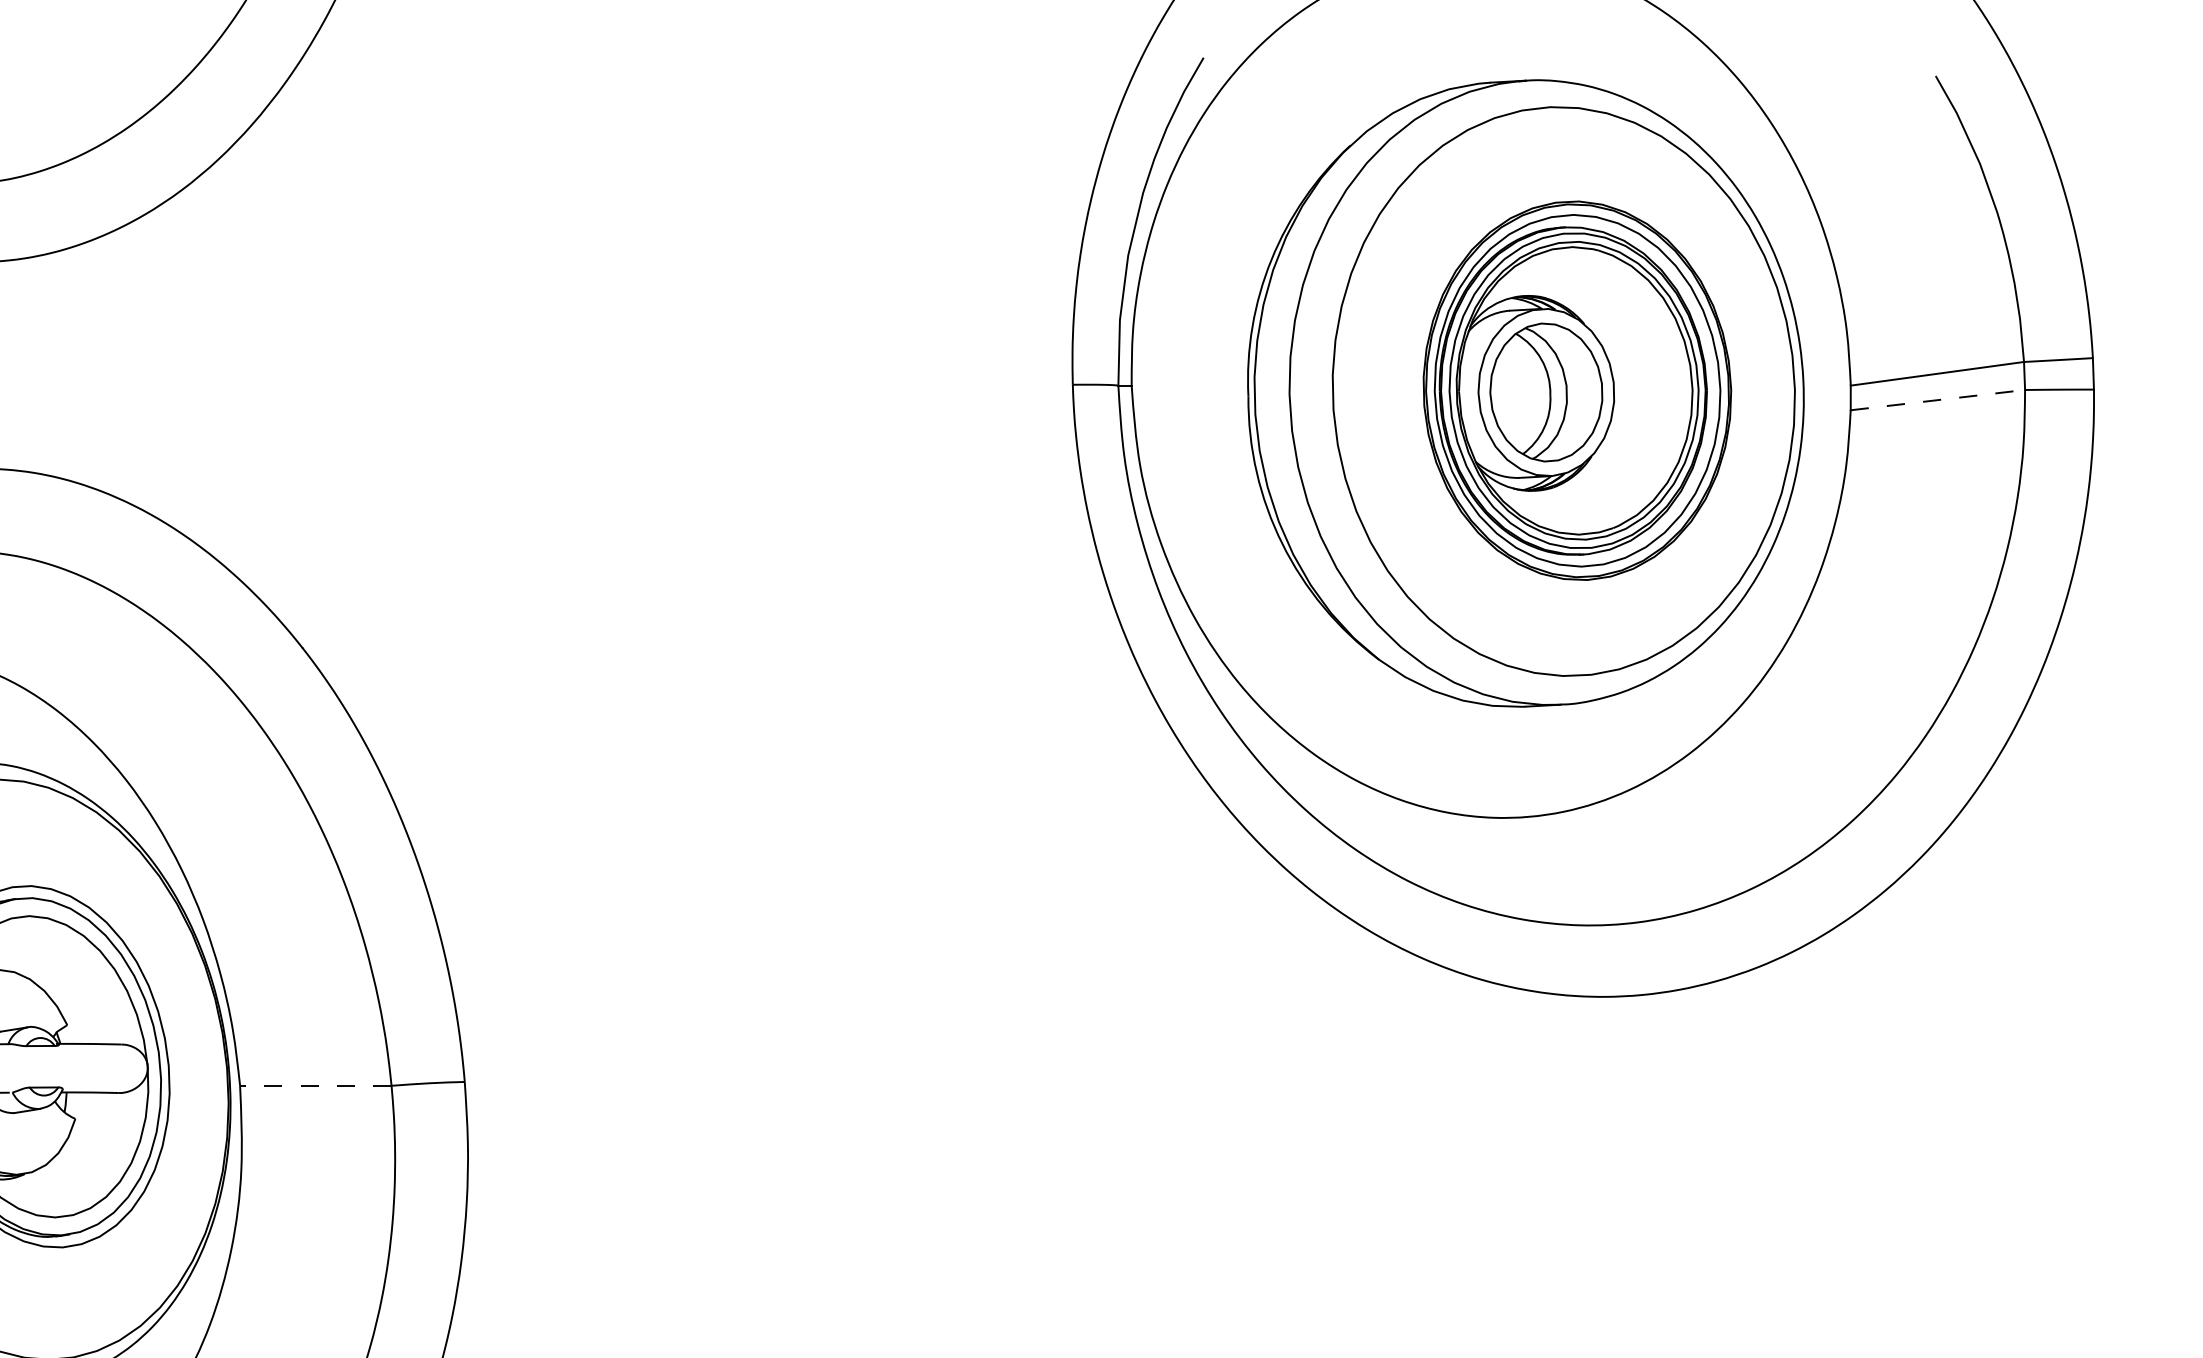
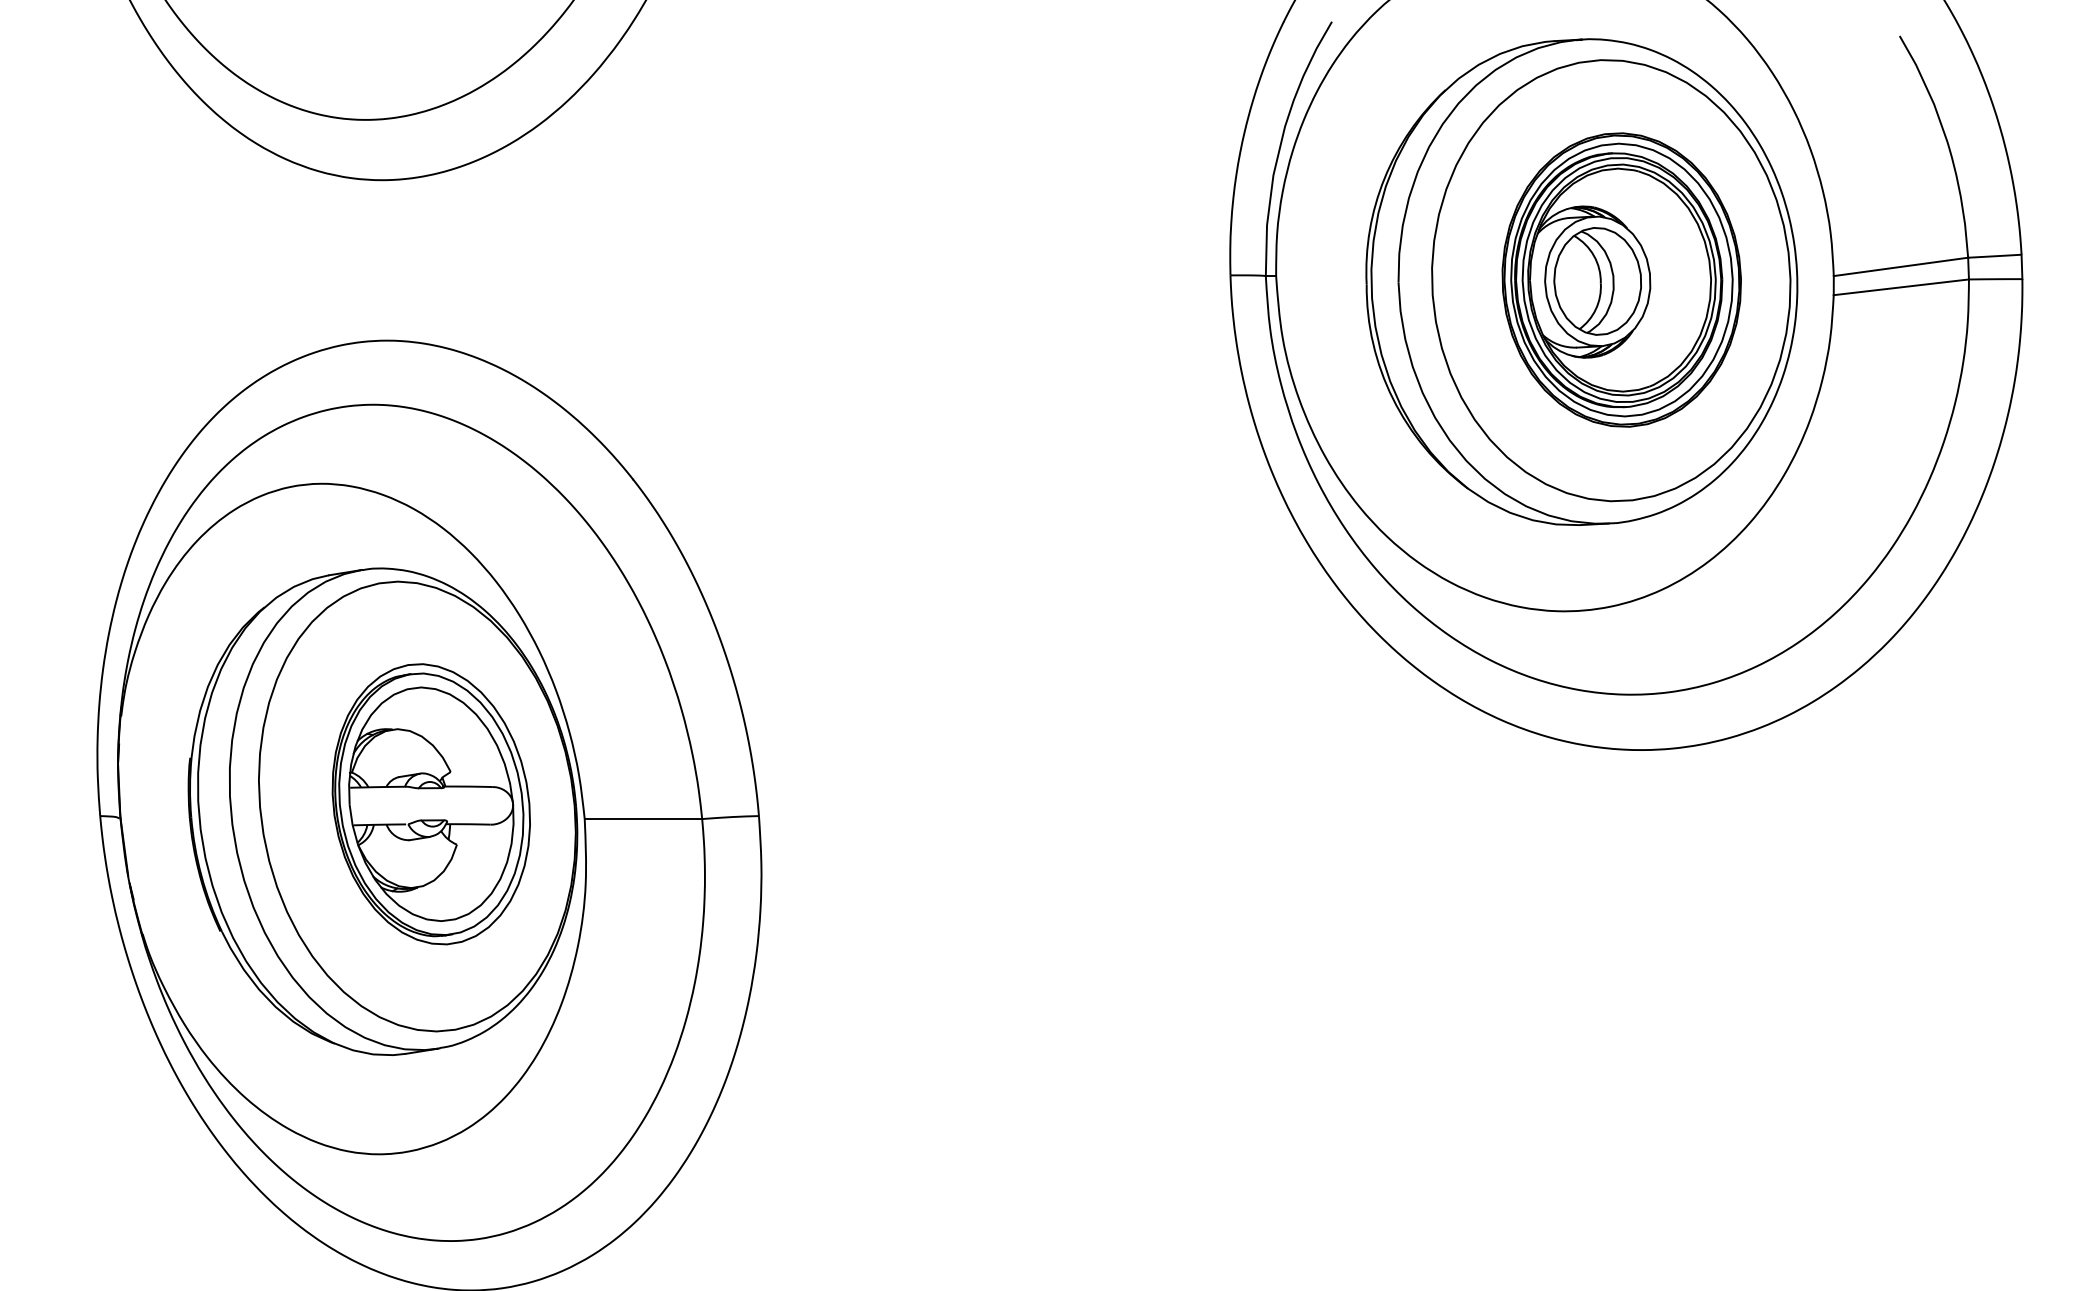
line: (1938, 400) -> (1901, 287), dashed -> solid
line: (315, 1086) -> (643, 819), dashed -> solid

